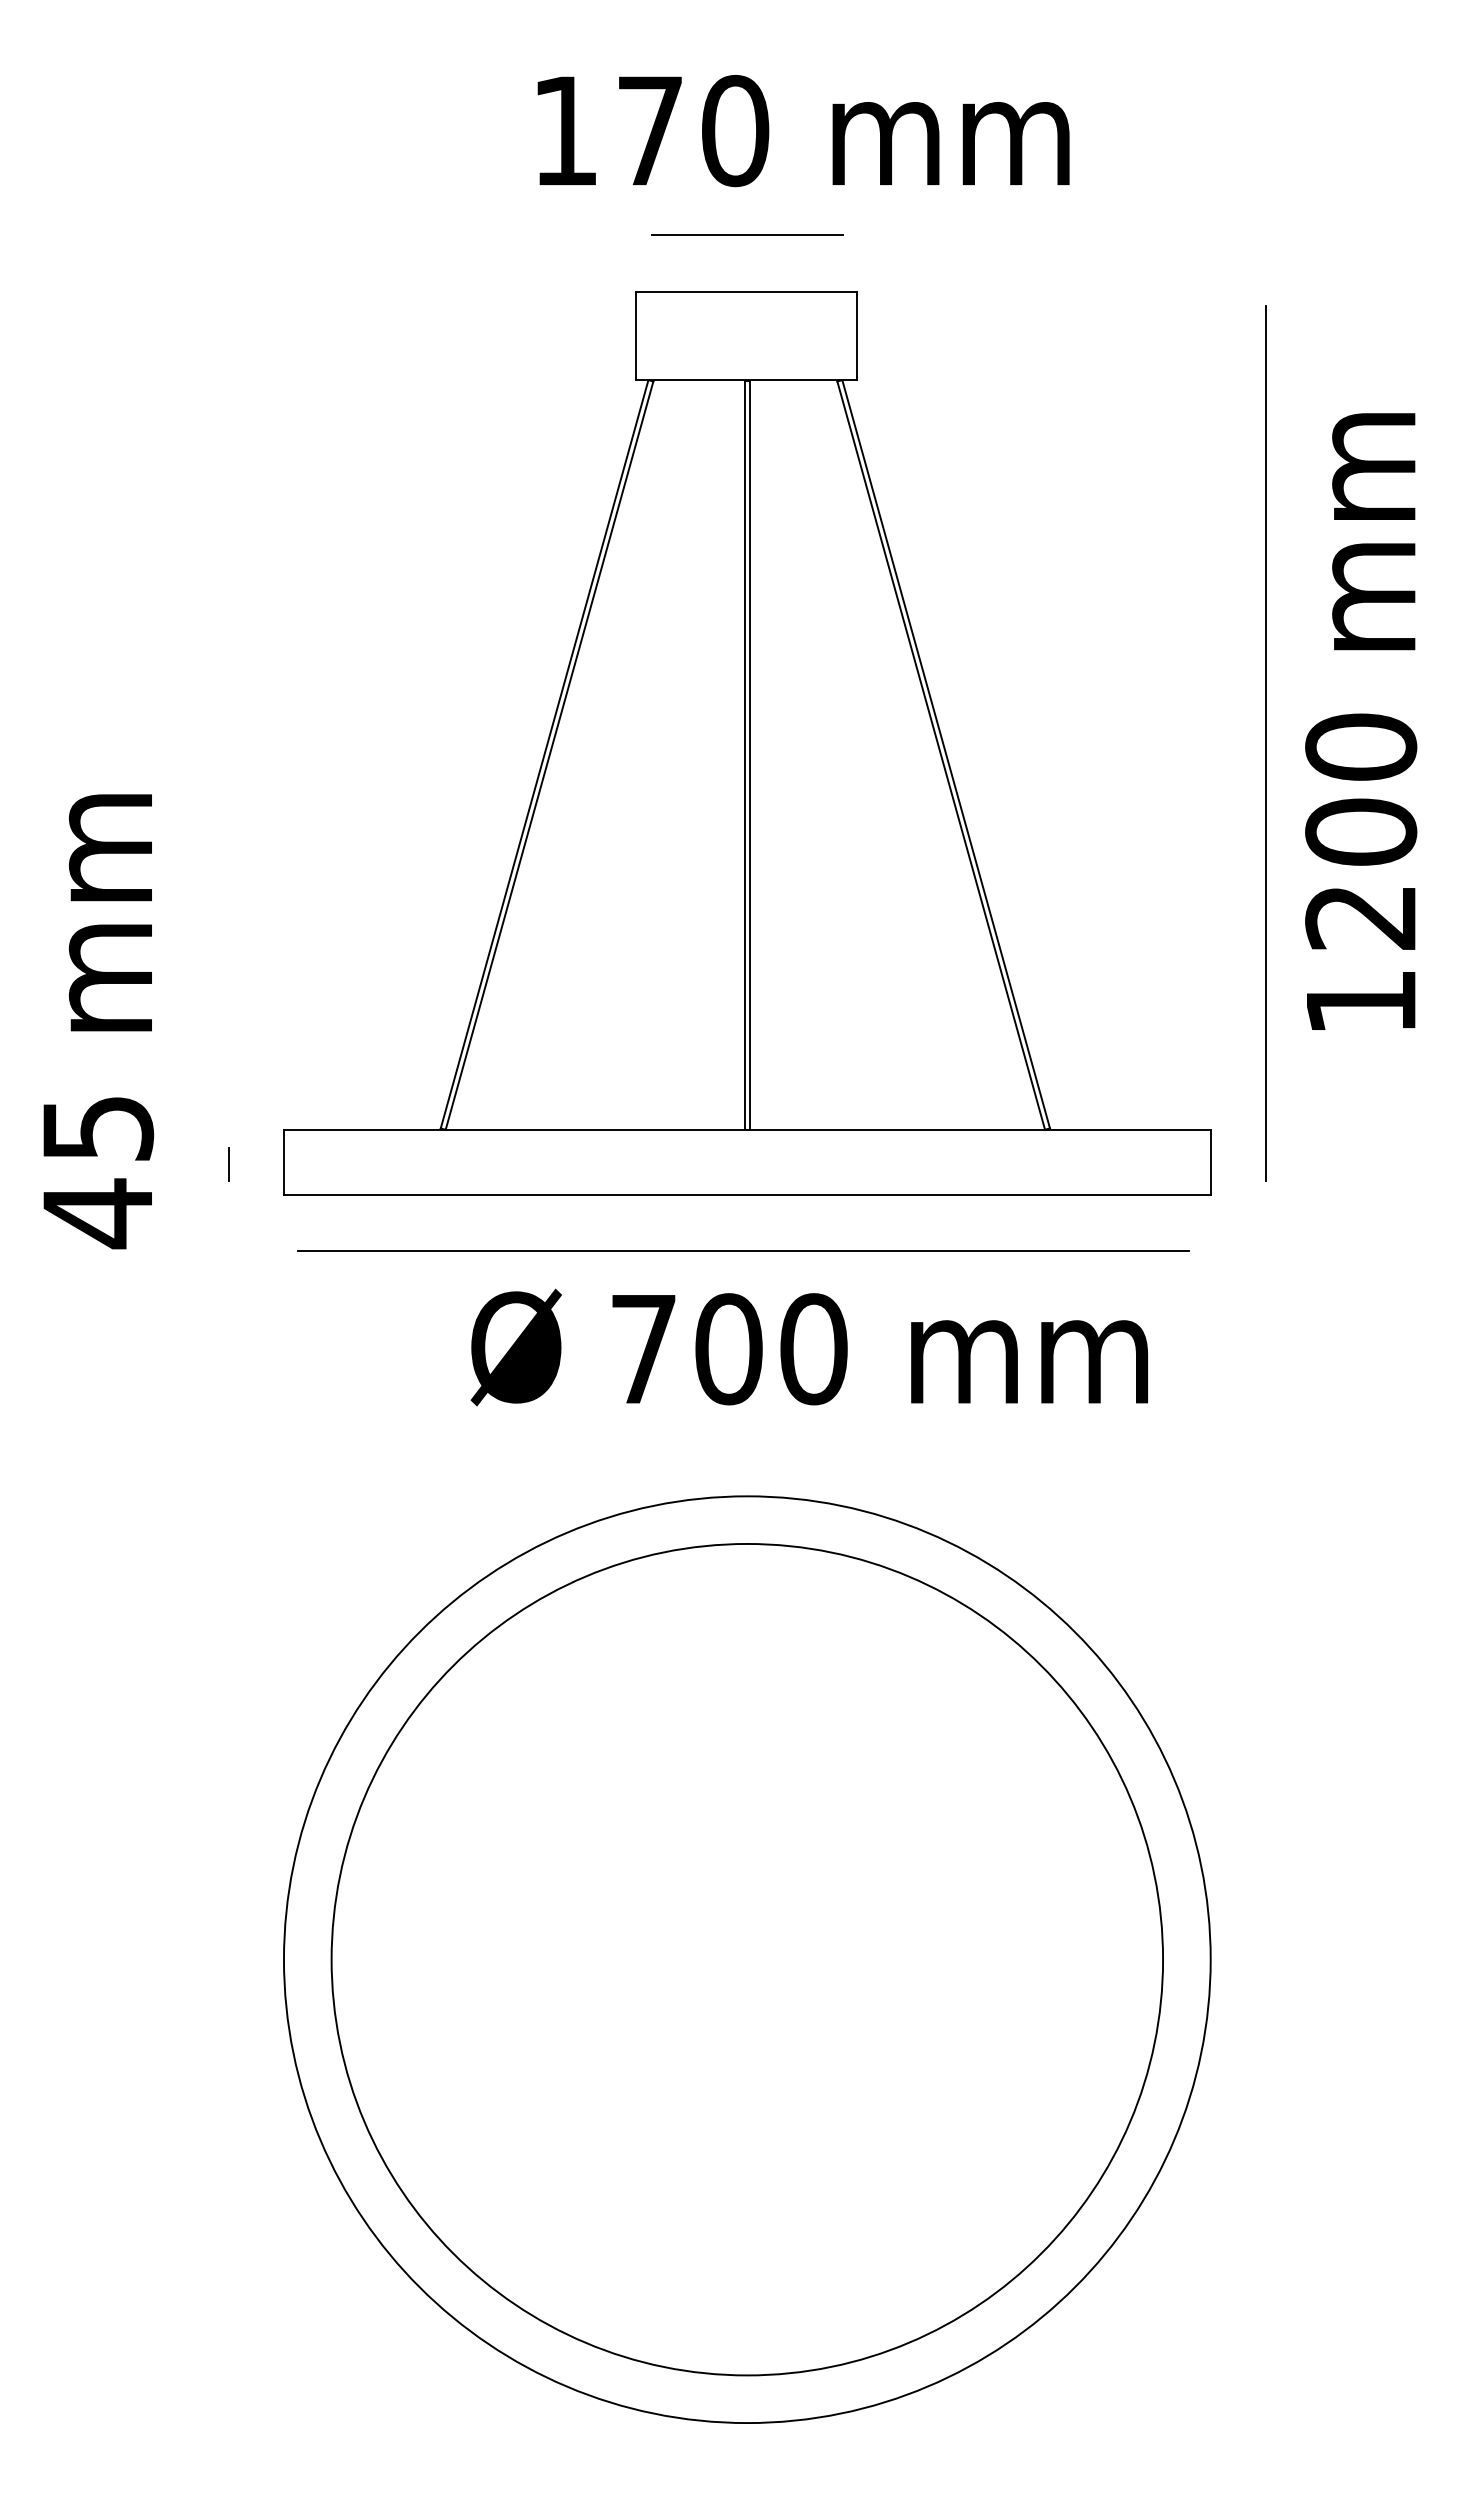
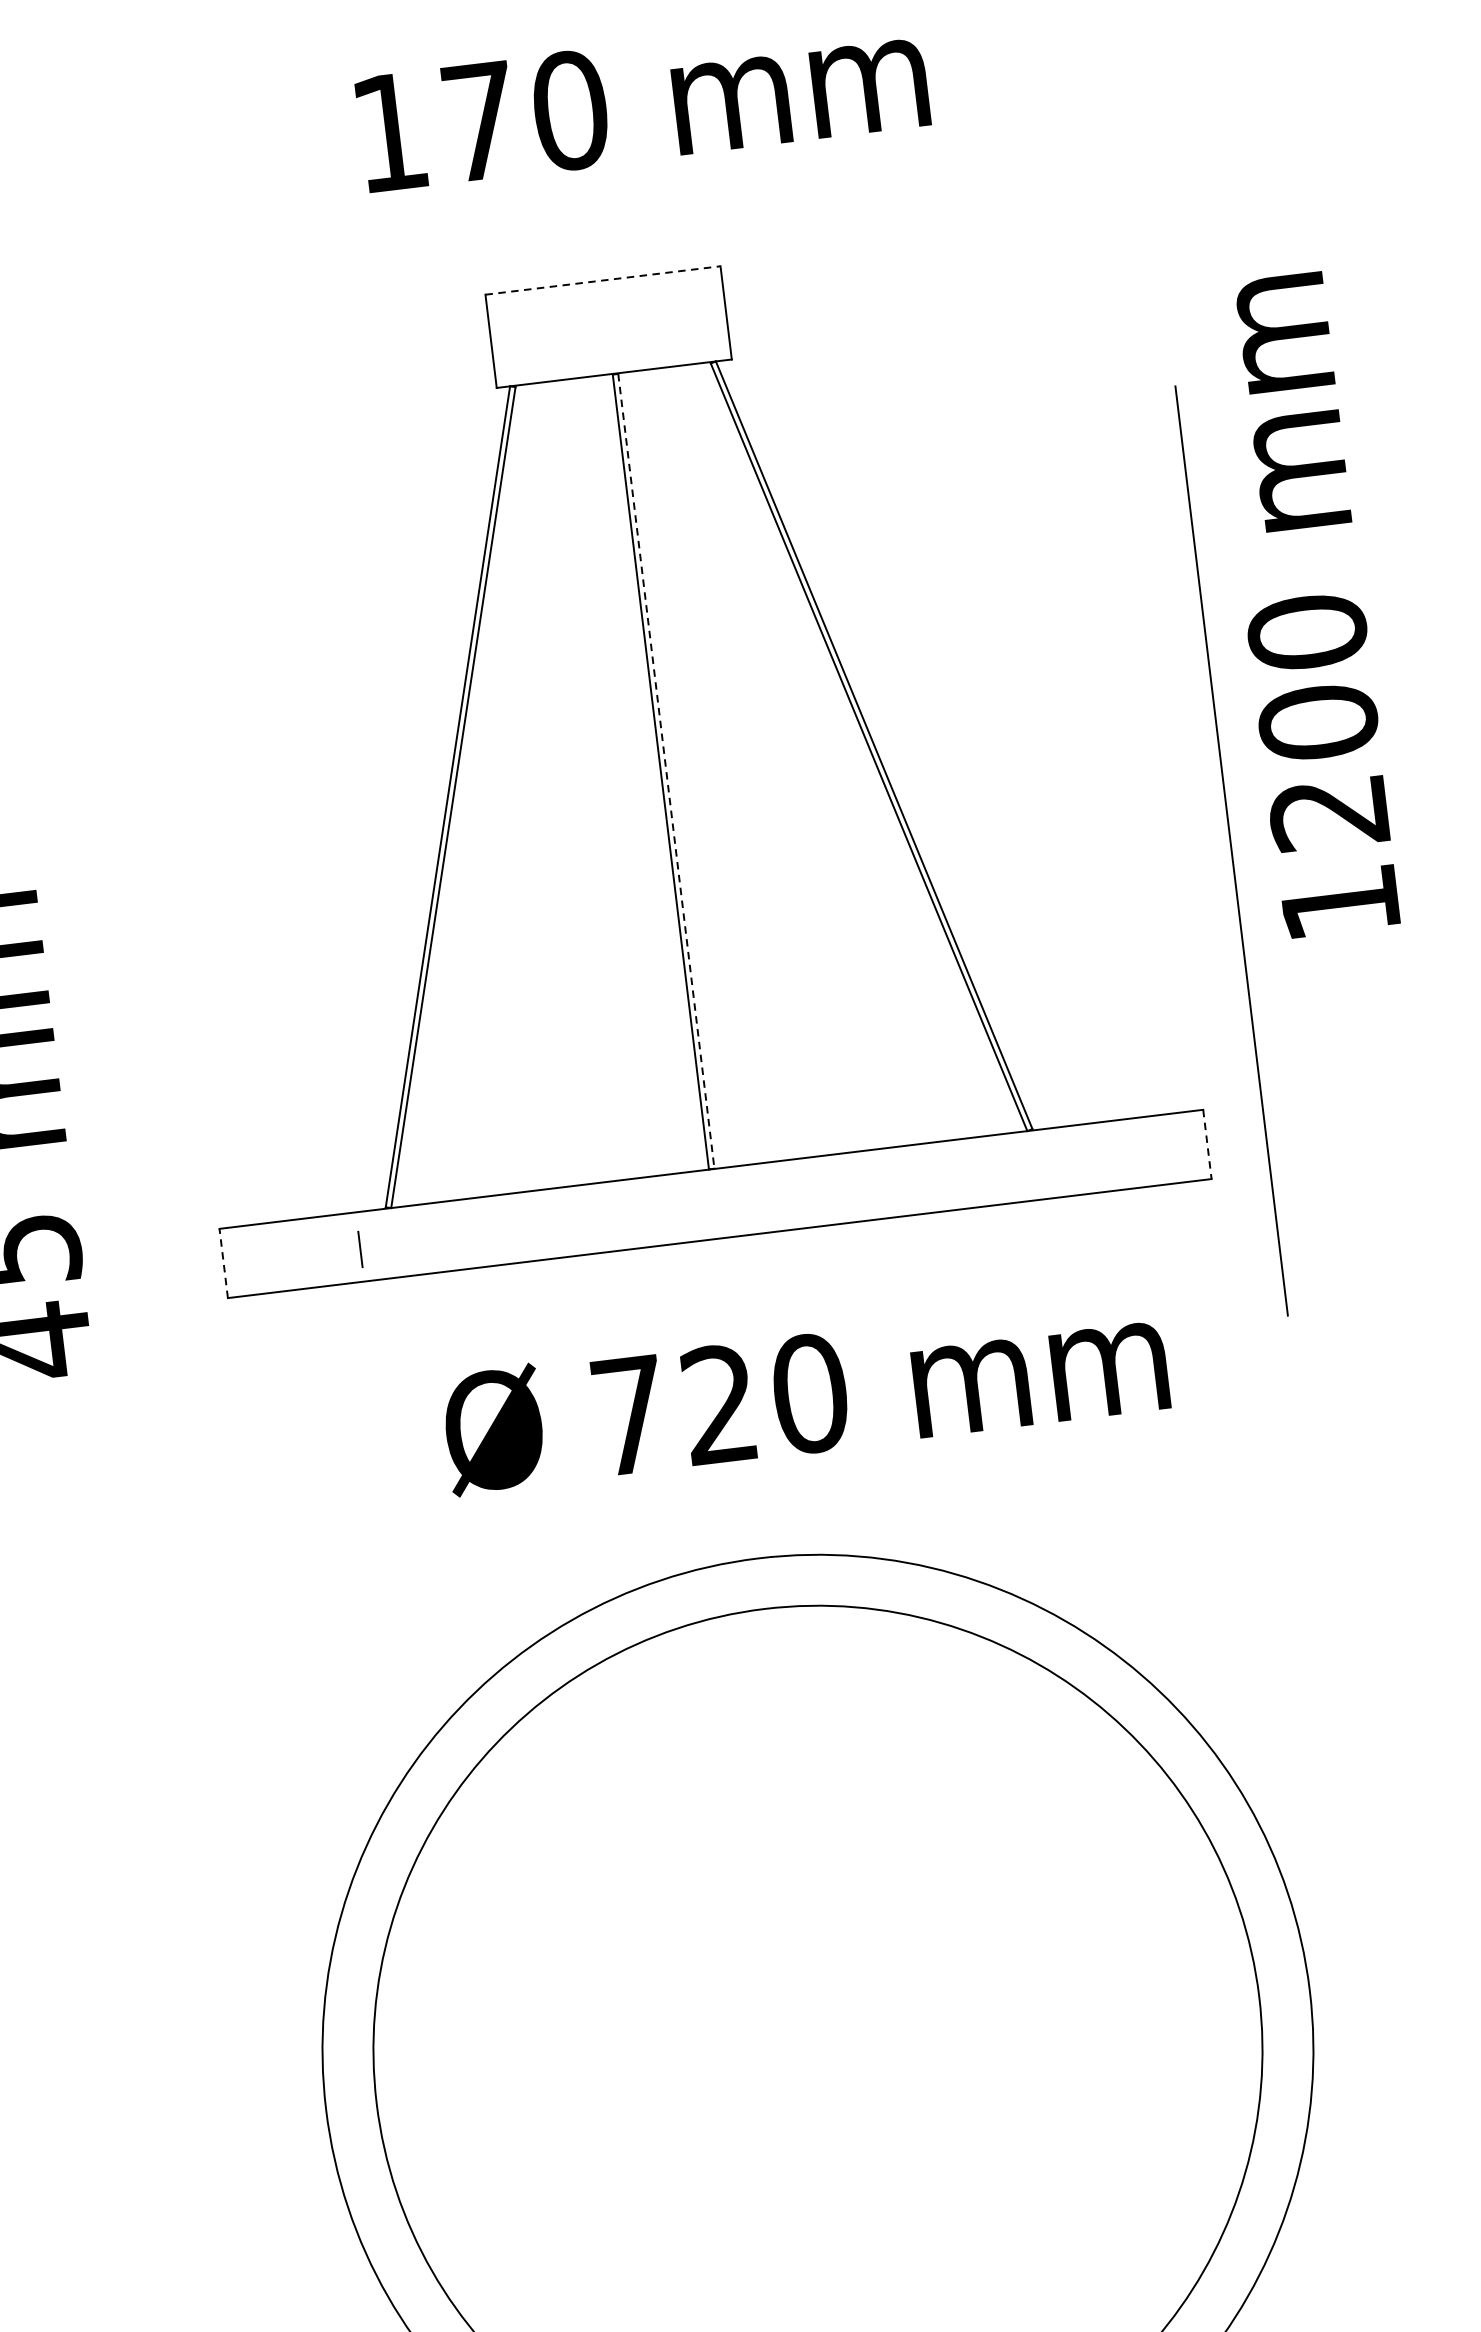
line: (747, 234) -> (596, 219), removed
line: (746, 292) -> (602, 280), solid -> dashed
text: (1361, 721) -> (1304, 605), moved
line: (1265, 743) -> (1230, 850), moved
line: (750, 755) -> (666, 771), solid -> dashed
line: (283, 1162) -> (223, 1263), solid -> dashed
line: (1210, 1162) -> (1207, 1144), solid -> dashed
line: (228, 1164) -> (360, 1249), moved
line: (743, 1251) -> (722, 1299), removed
text: (728, 1349) -> (719, 1404), 700 -> 720

